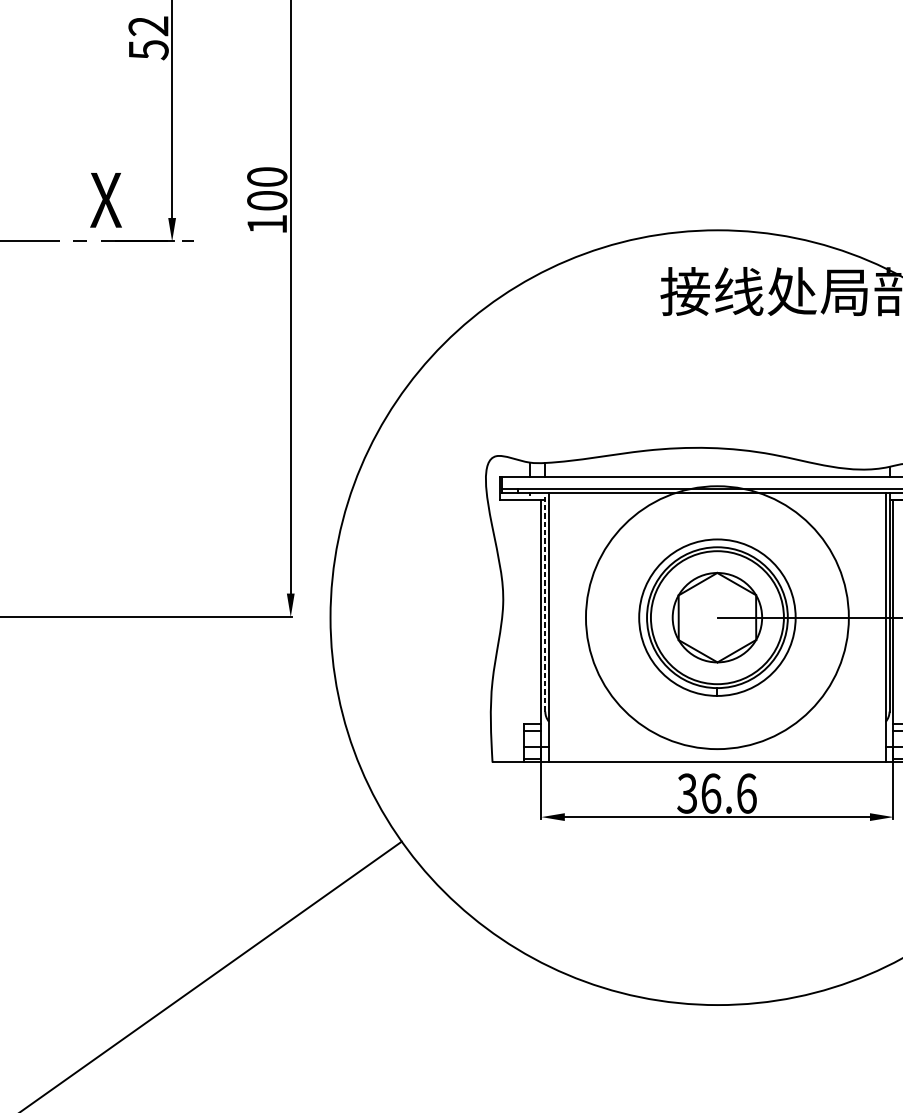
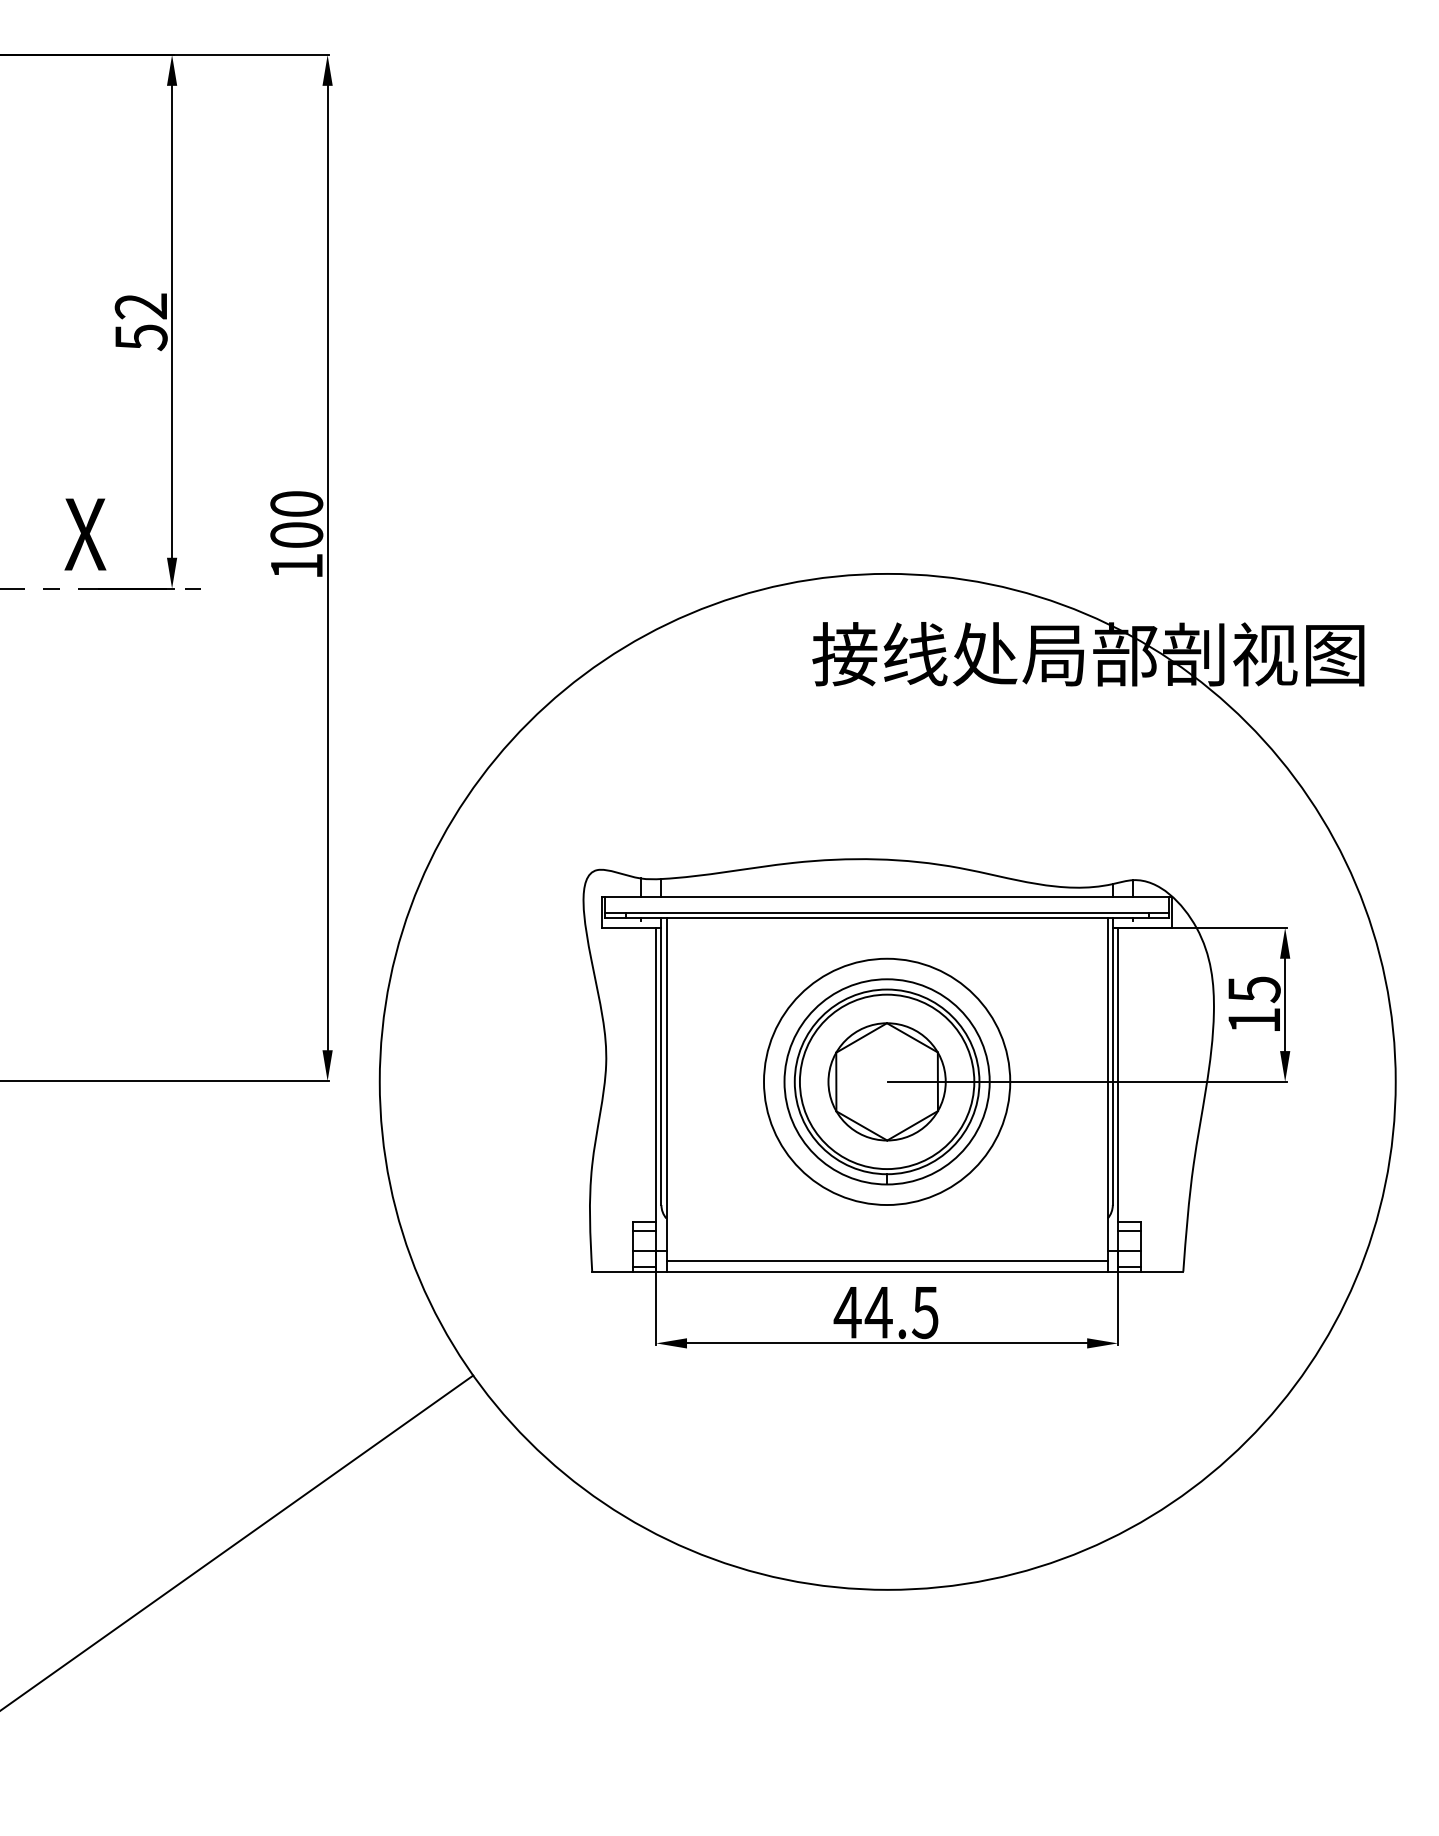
line: (545, 602) -> (661, 1061), dashed -> solid
circle: (717, 617) -> (887, 1081), size x0.71
line: (716, 754) -> (886, 1261), added
text: (716, 793) -> (885, 1312), 36.6 -> 44.5

